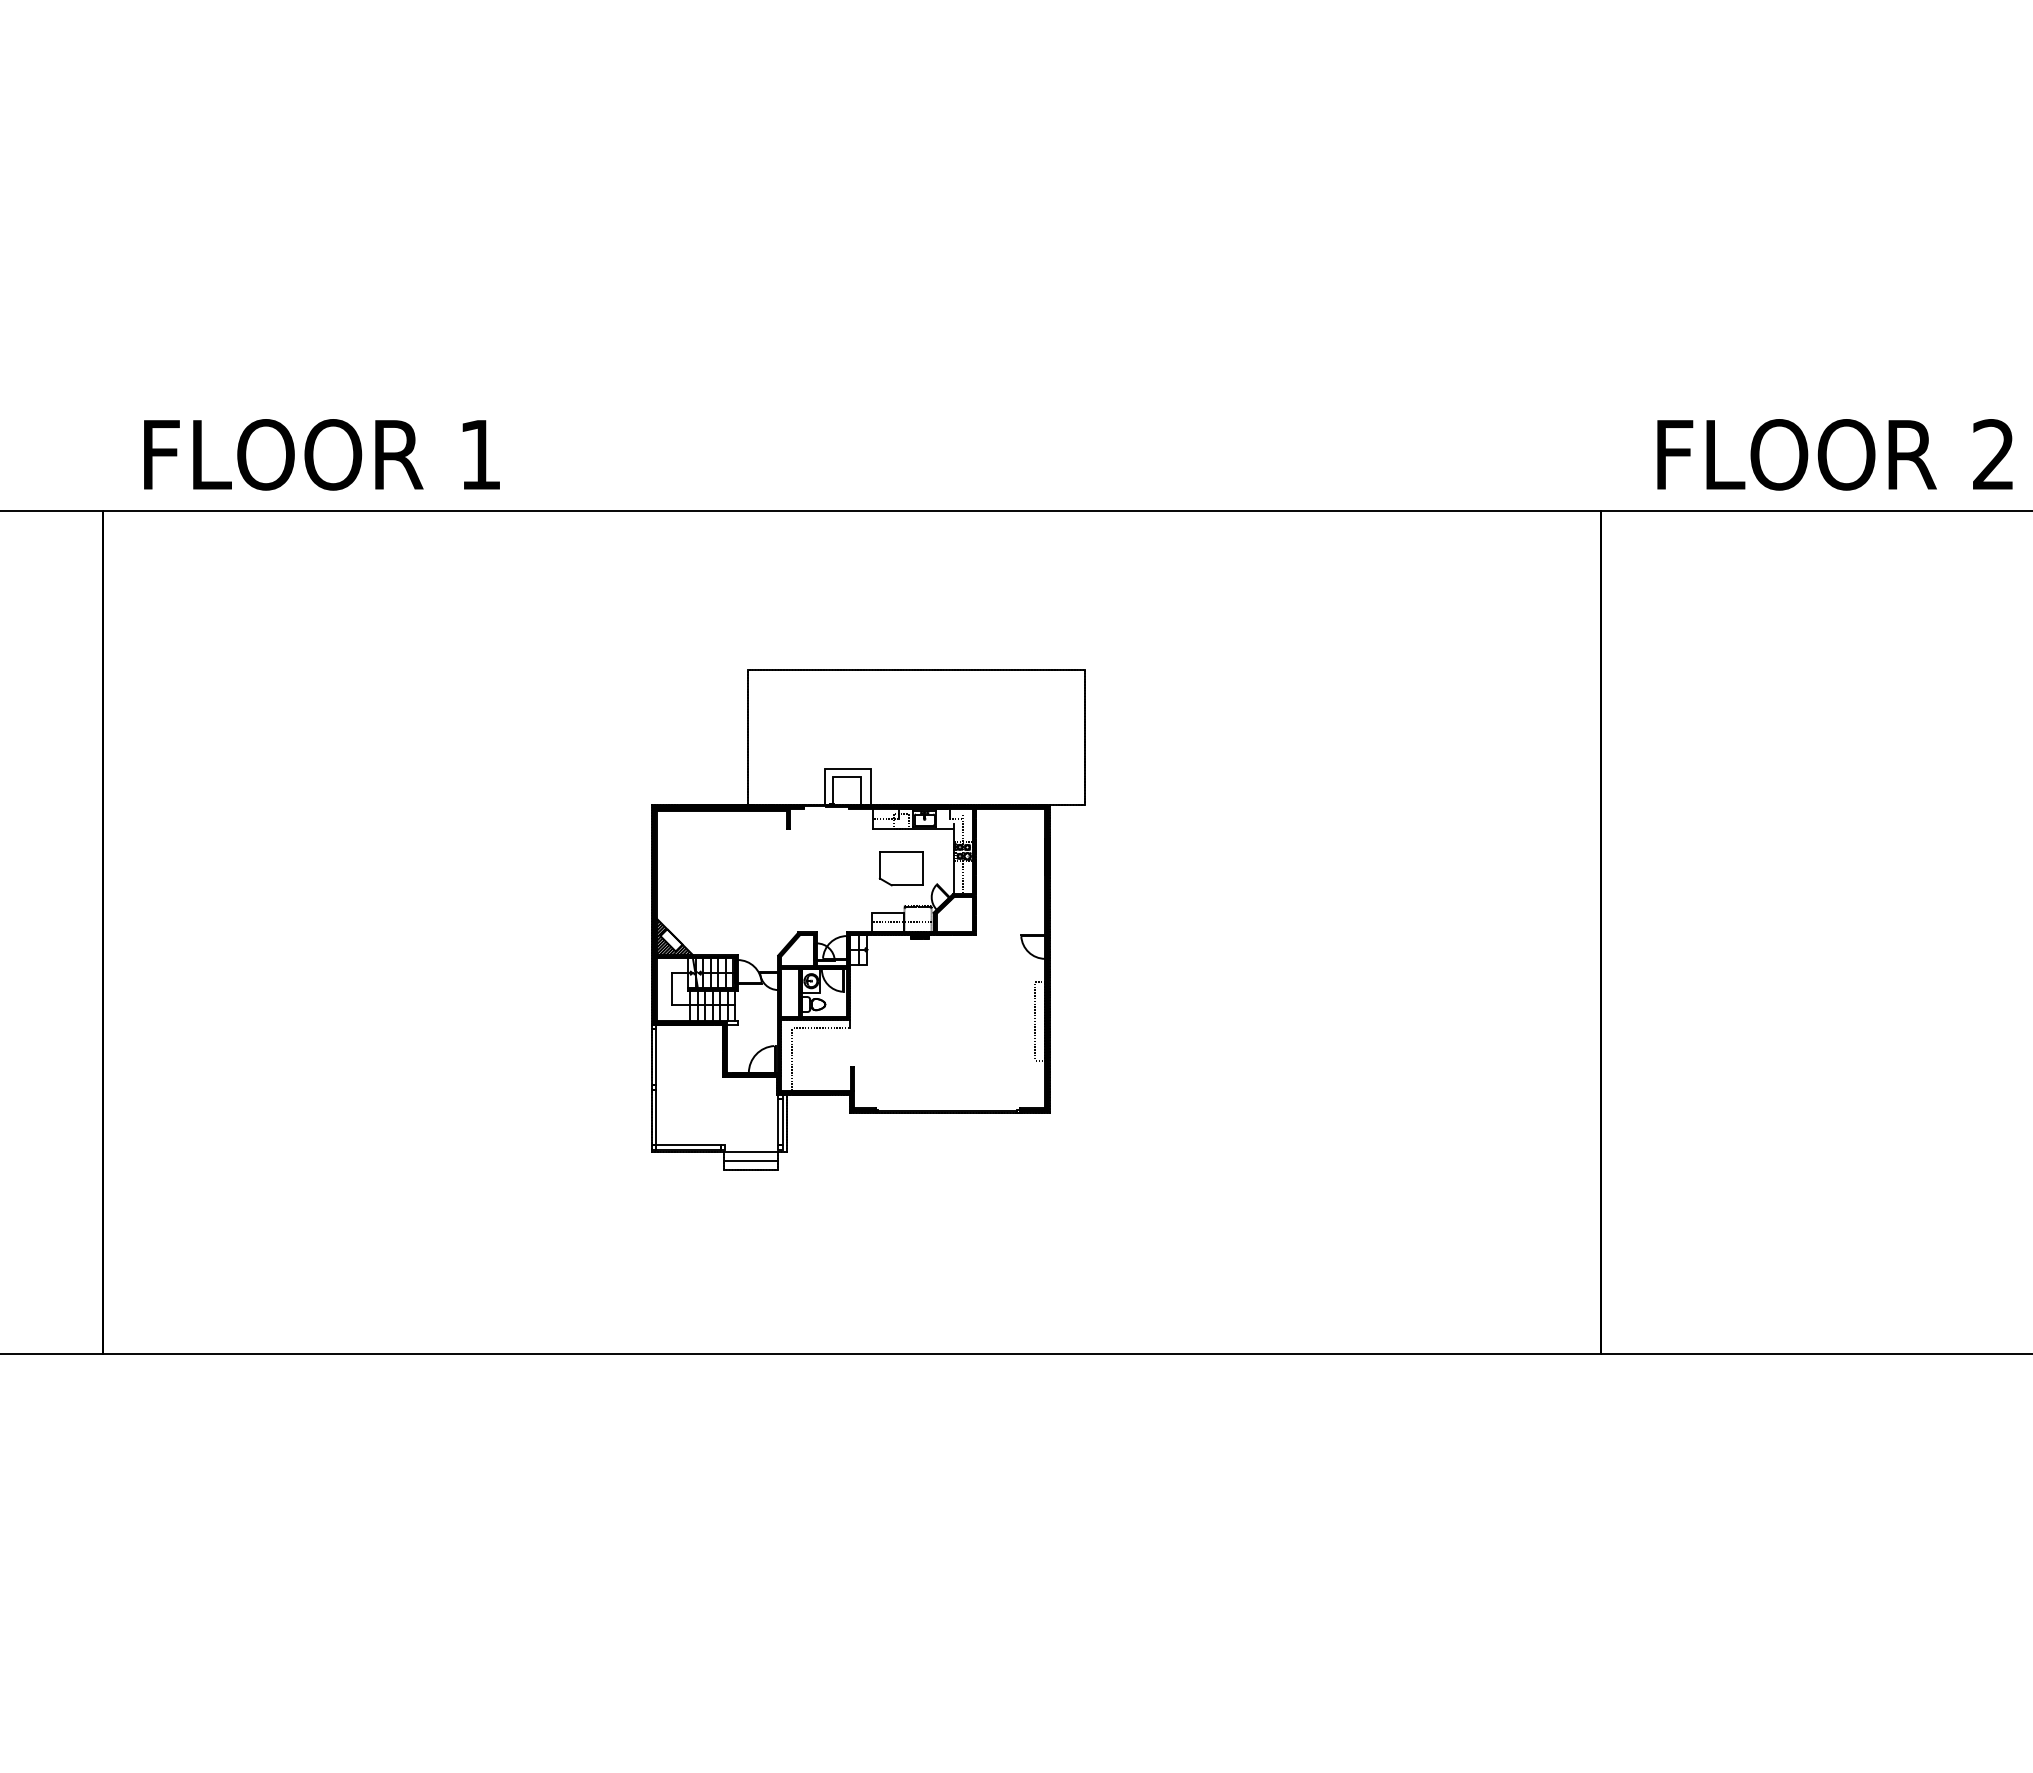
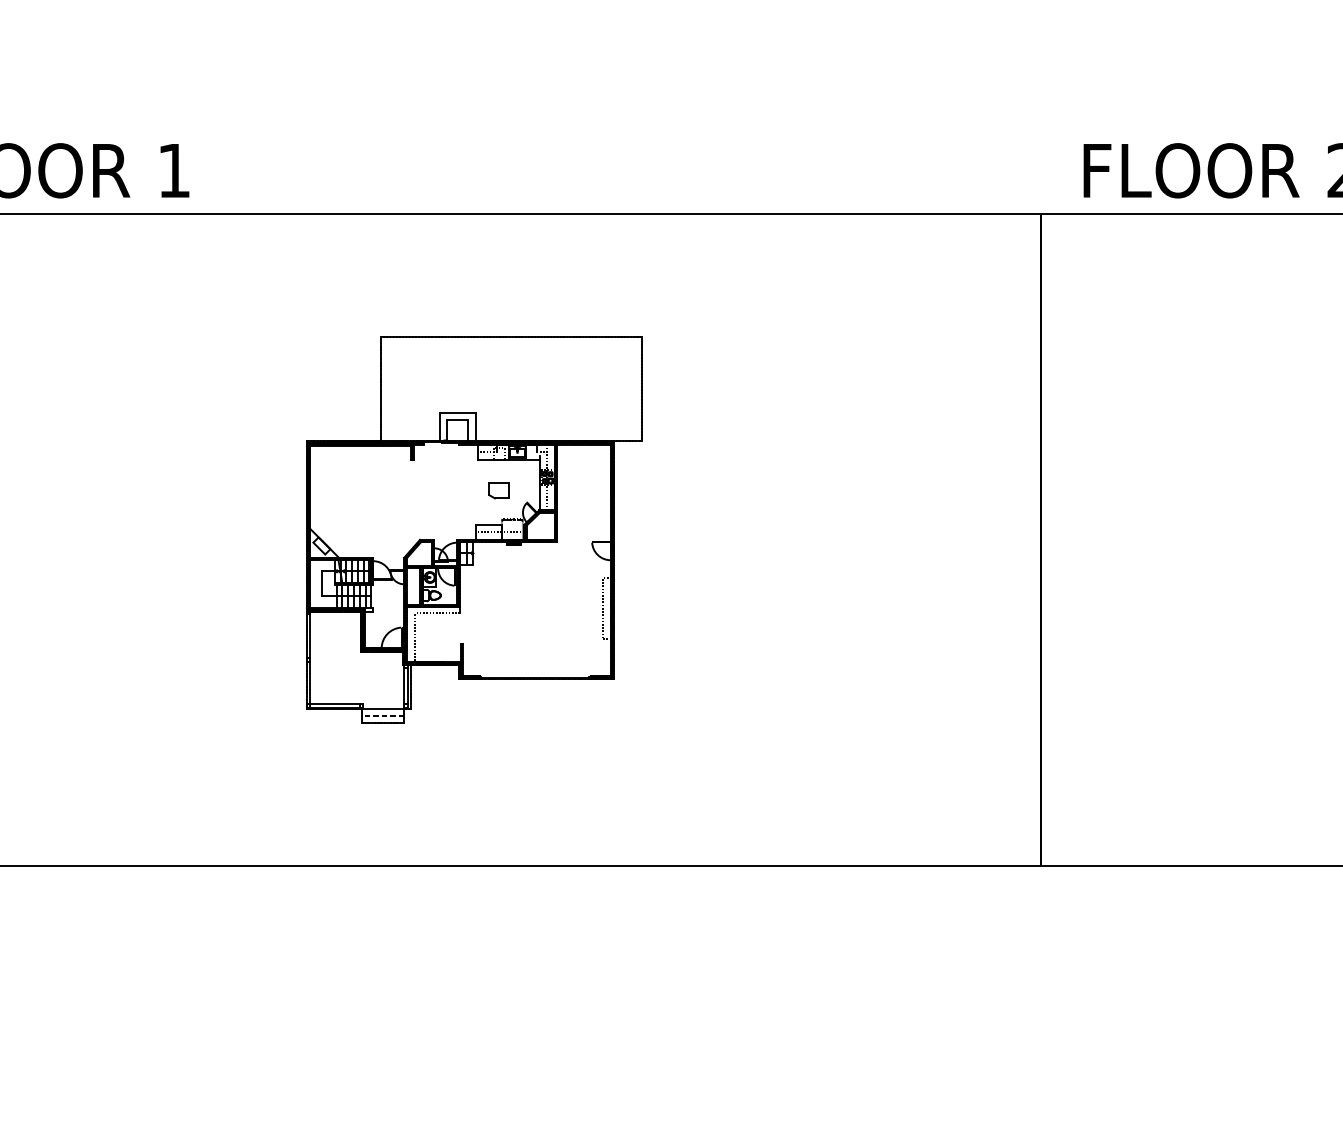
part: (900, 868) -> (498, 490), size x0.6
hatch: (674, 937) -> (324, 543), removed
line: (750, 1160) -> (382, 716), solid -> dashed

